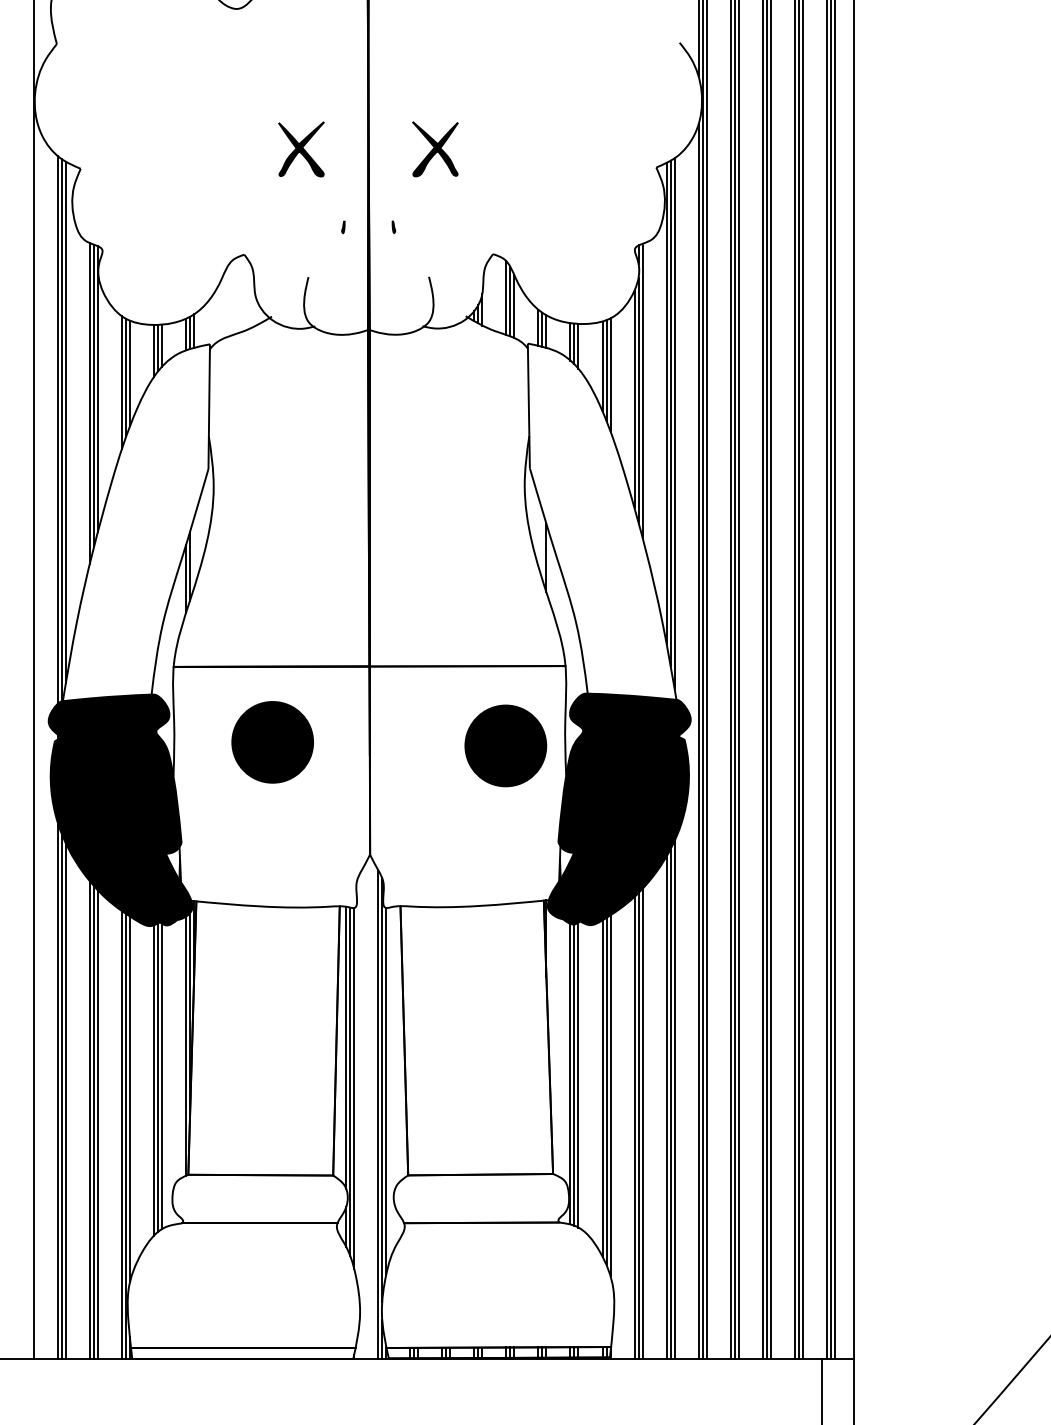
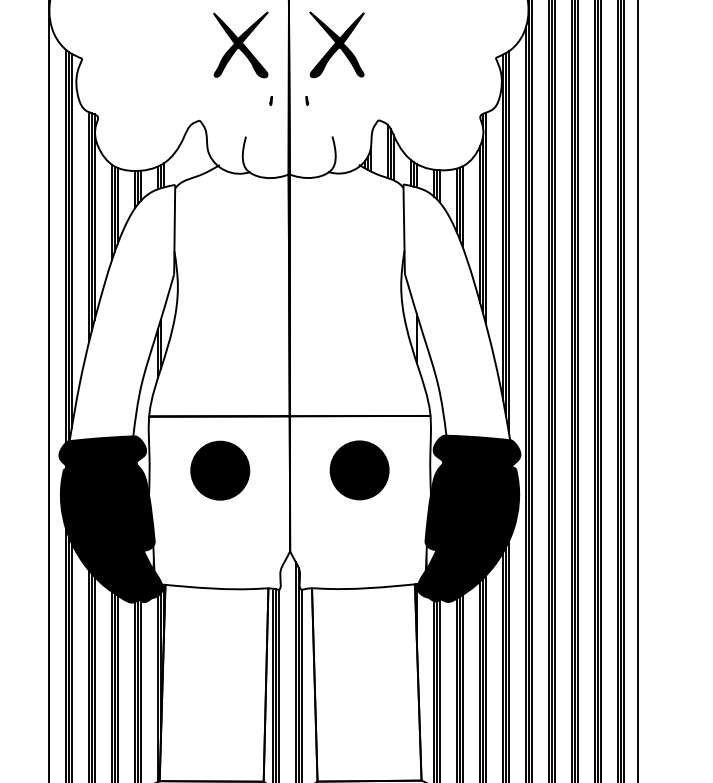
part: (301, 149) -> (240, 45), size x1.67
part: (435, 149) -> (337, 45), size x1.67
part: (505, 745) -> (359, 470), moved

